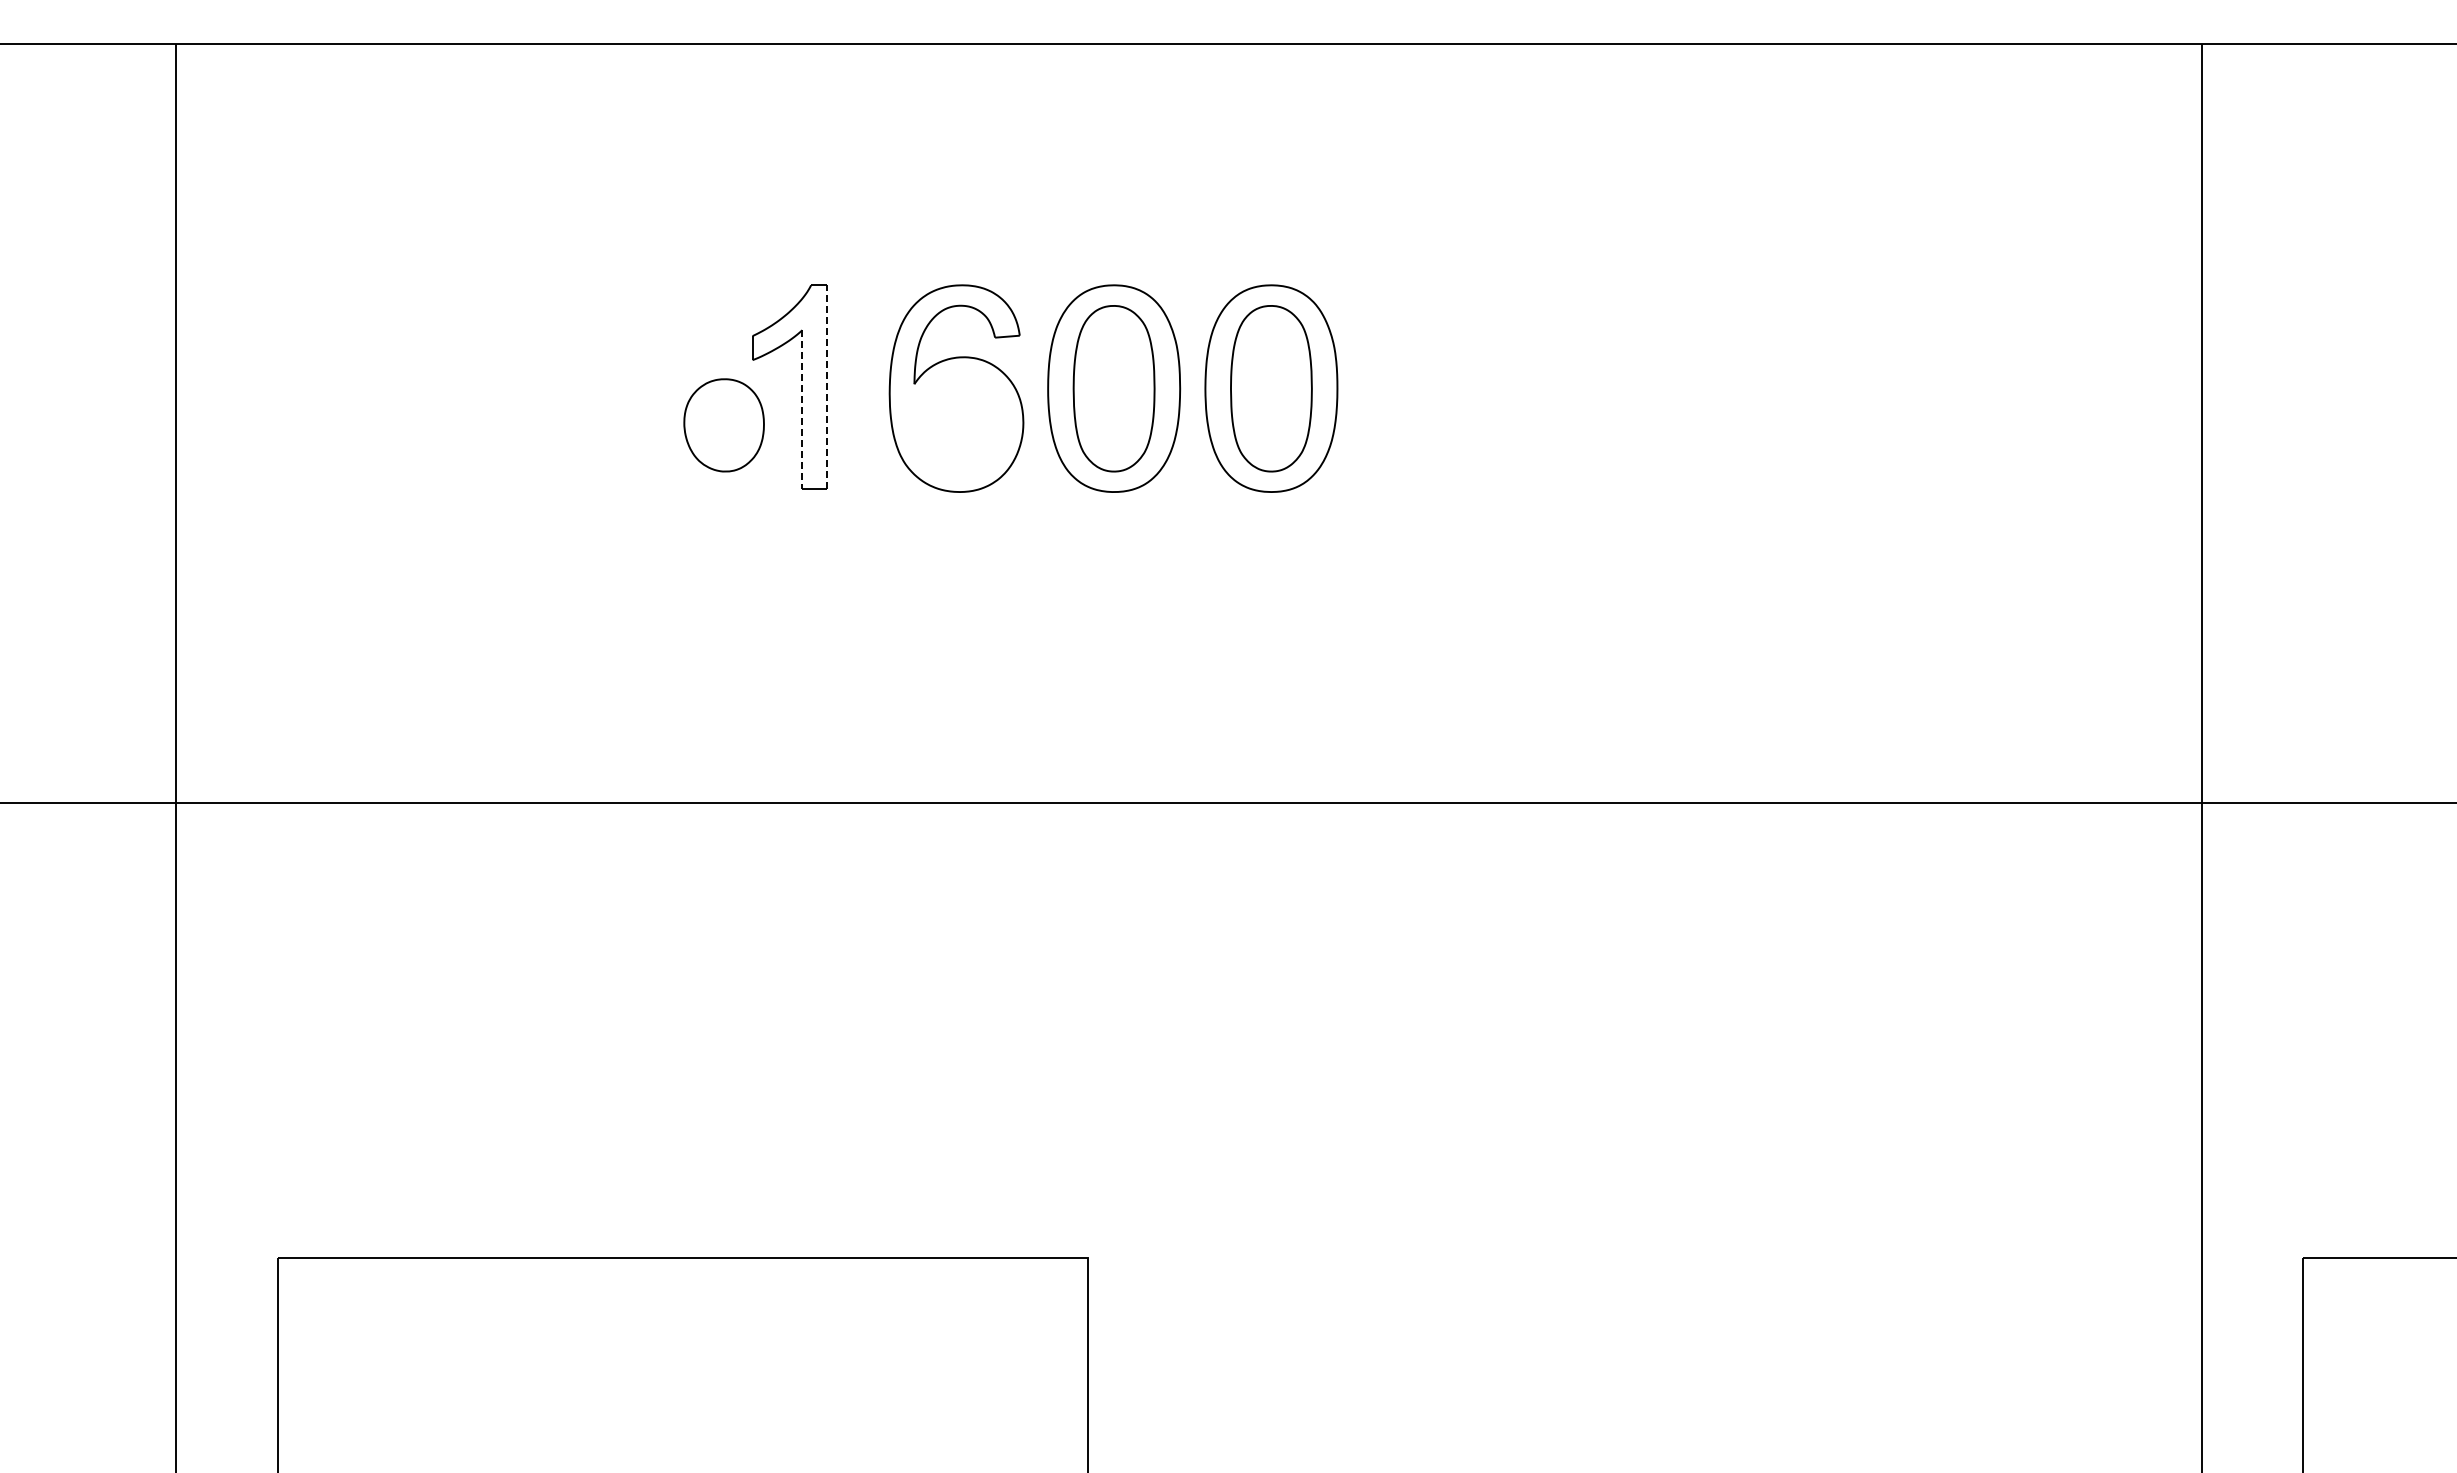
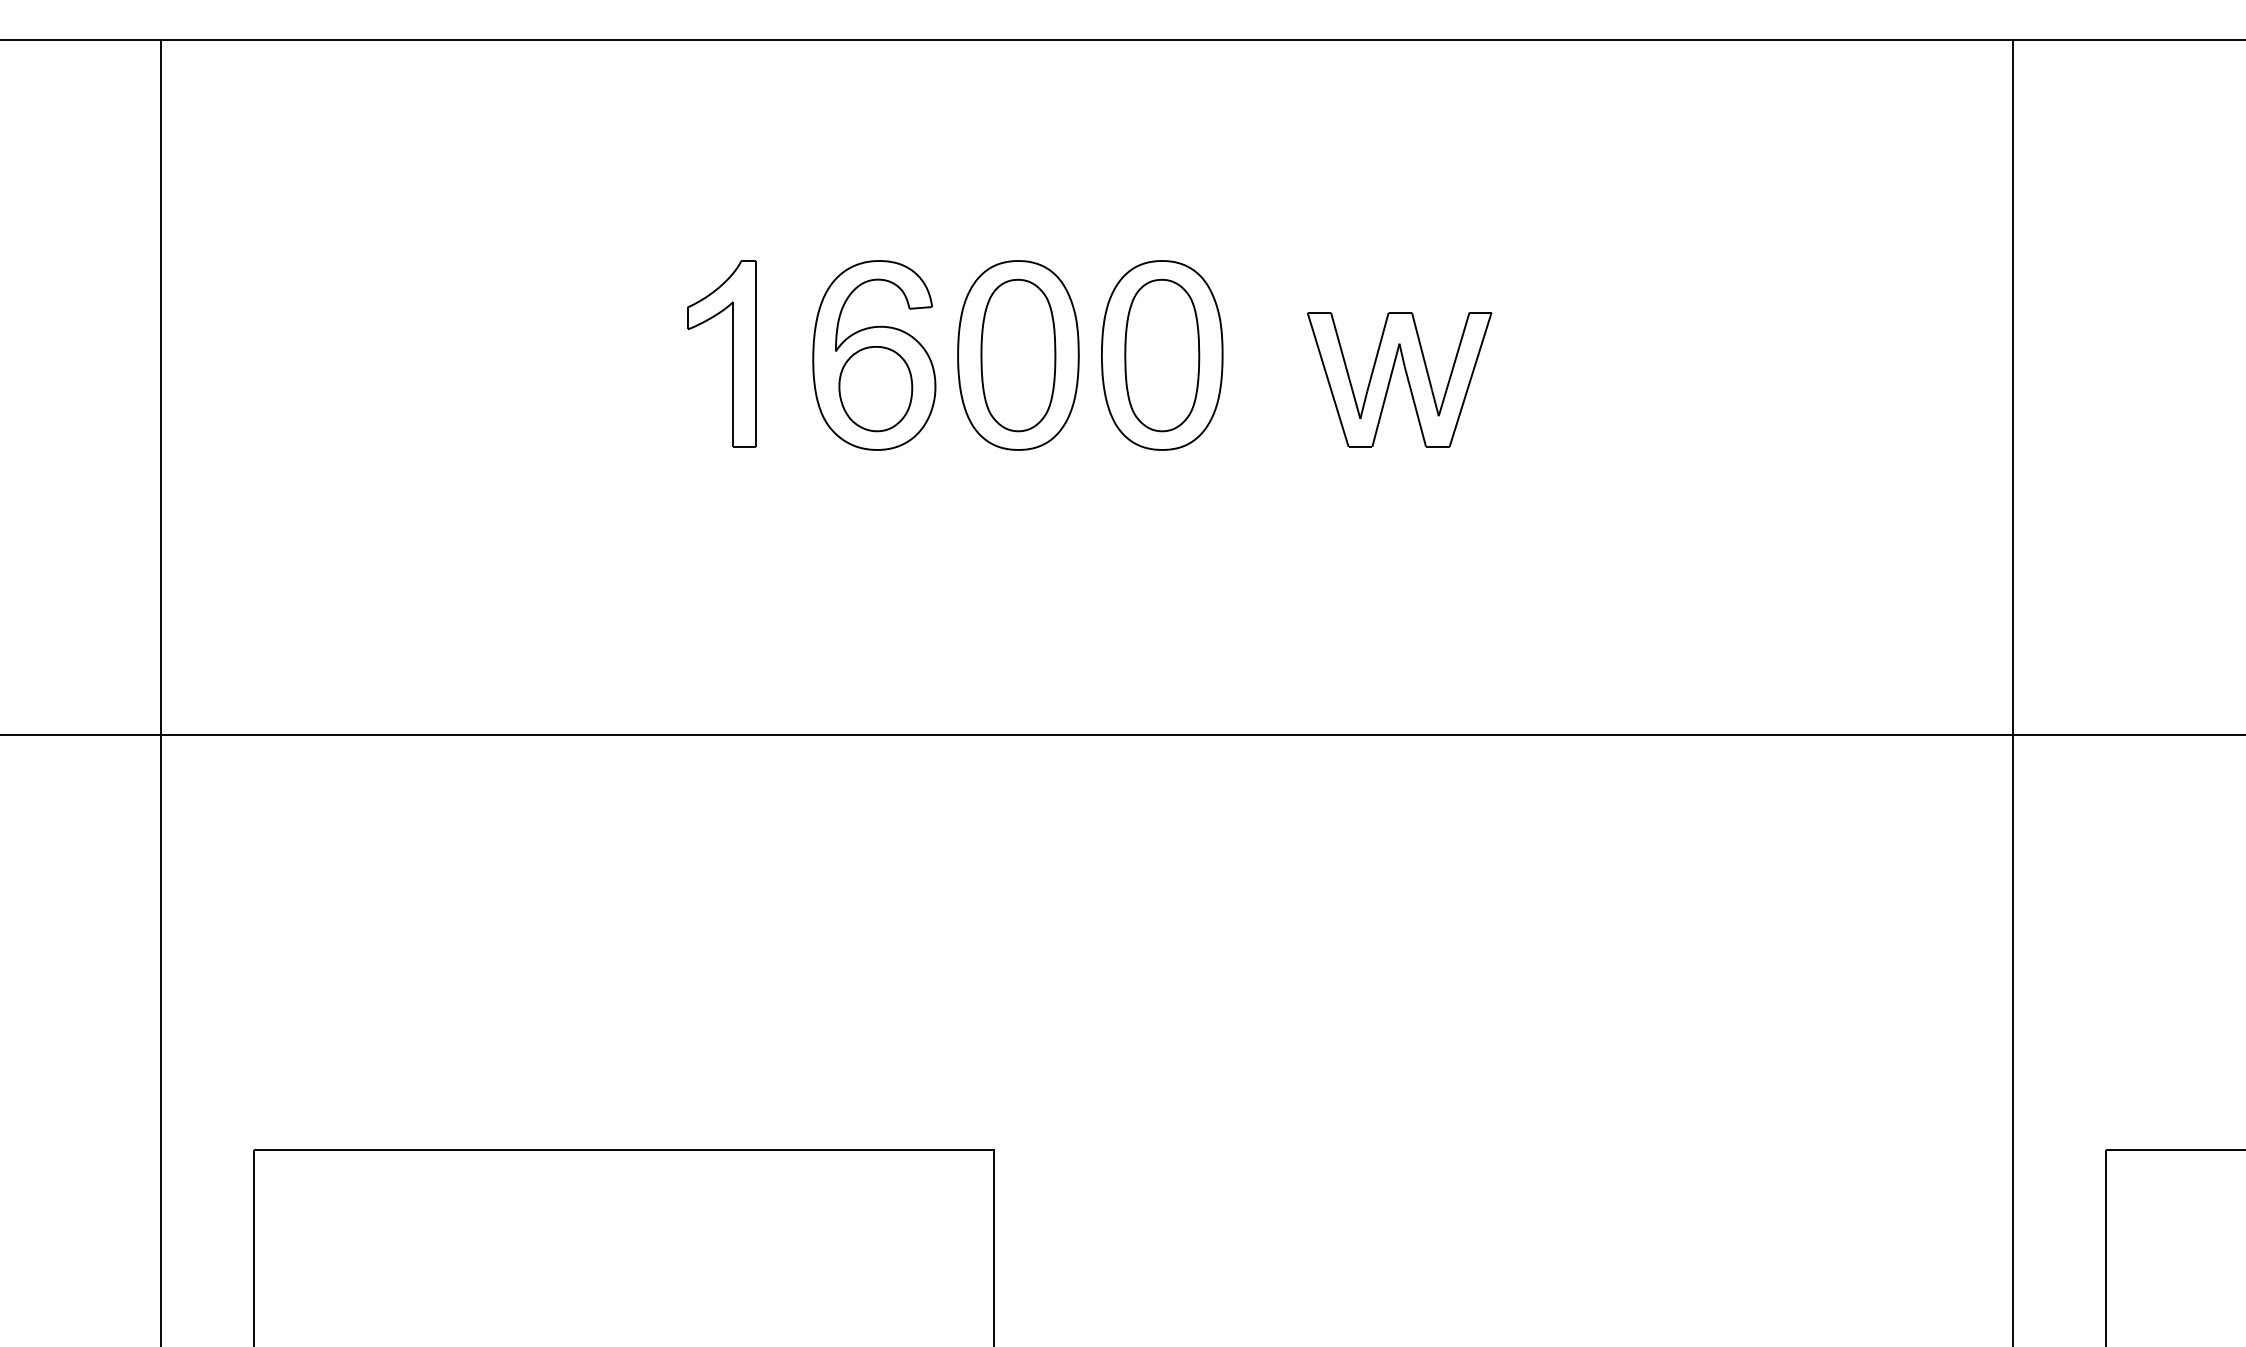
line: (827, 386) -> (756, 353), dashed -> solid
line: (802, 409) -> (733, 374), dashed -> solid
part: (1522, 412) -> (1391, 377), added
part: (723, 425) -> (875, 389), moved

